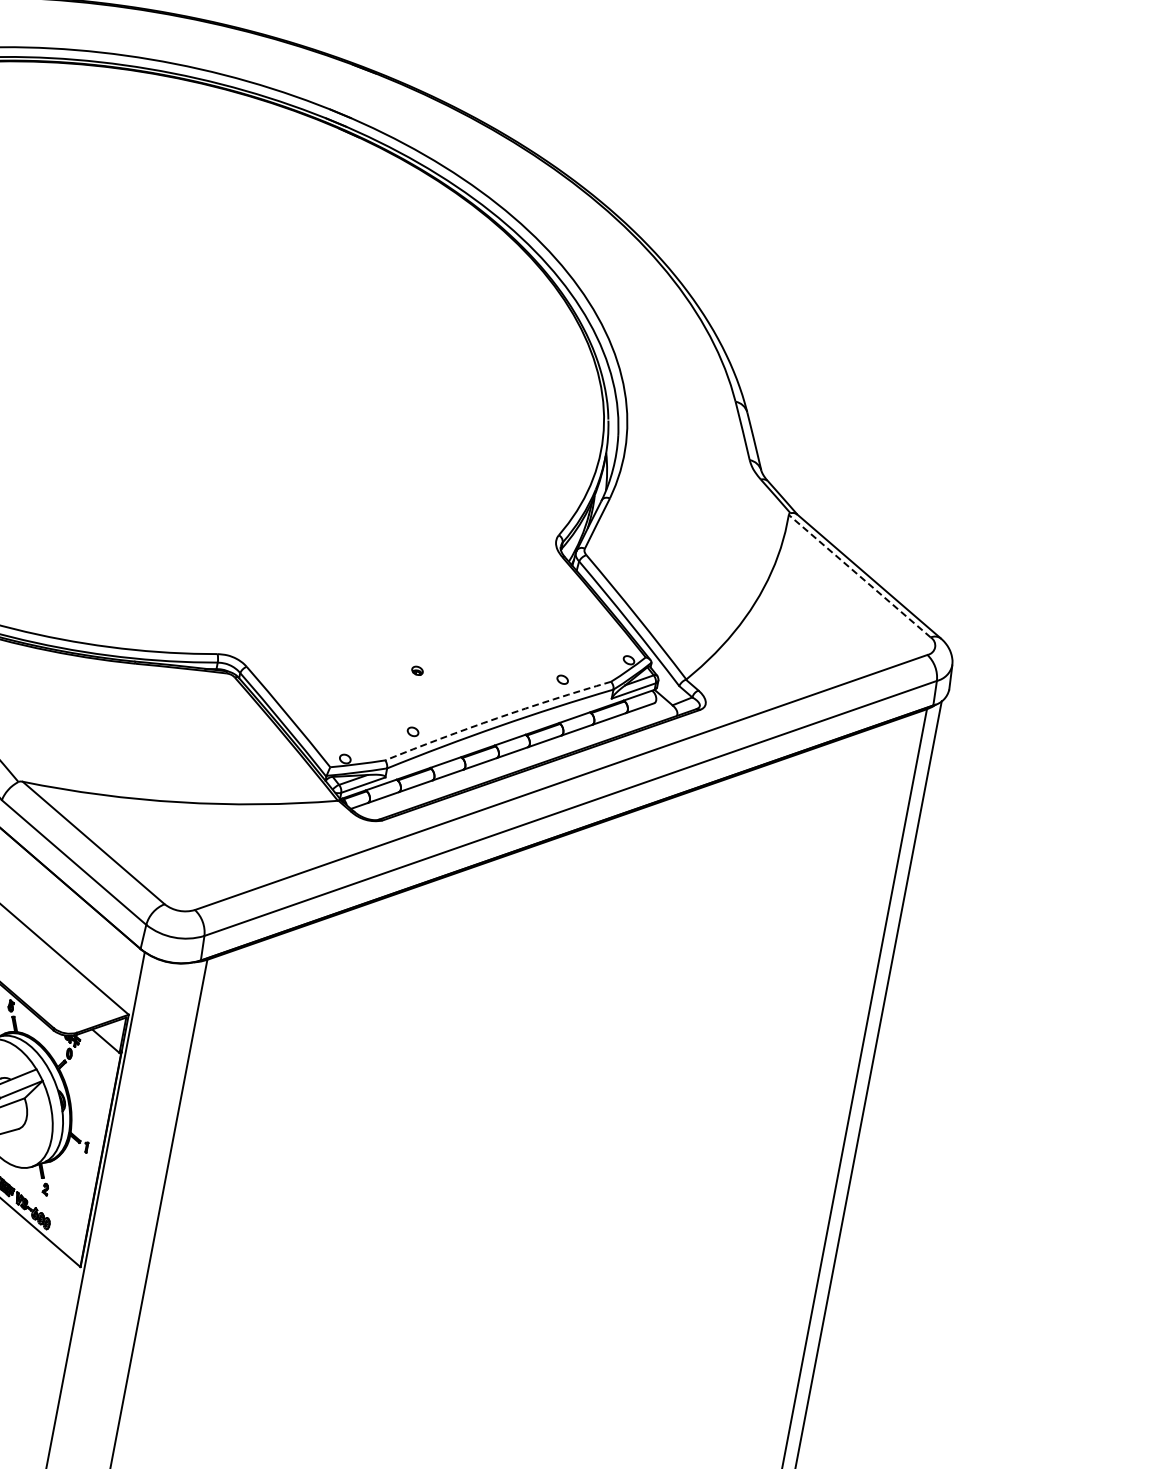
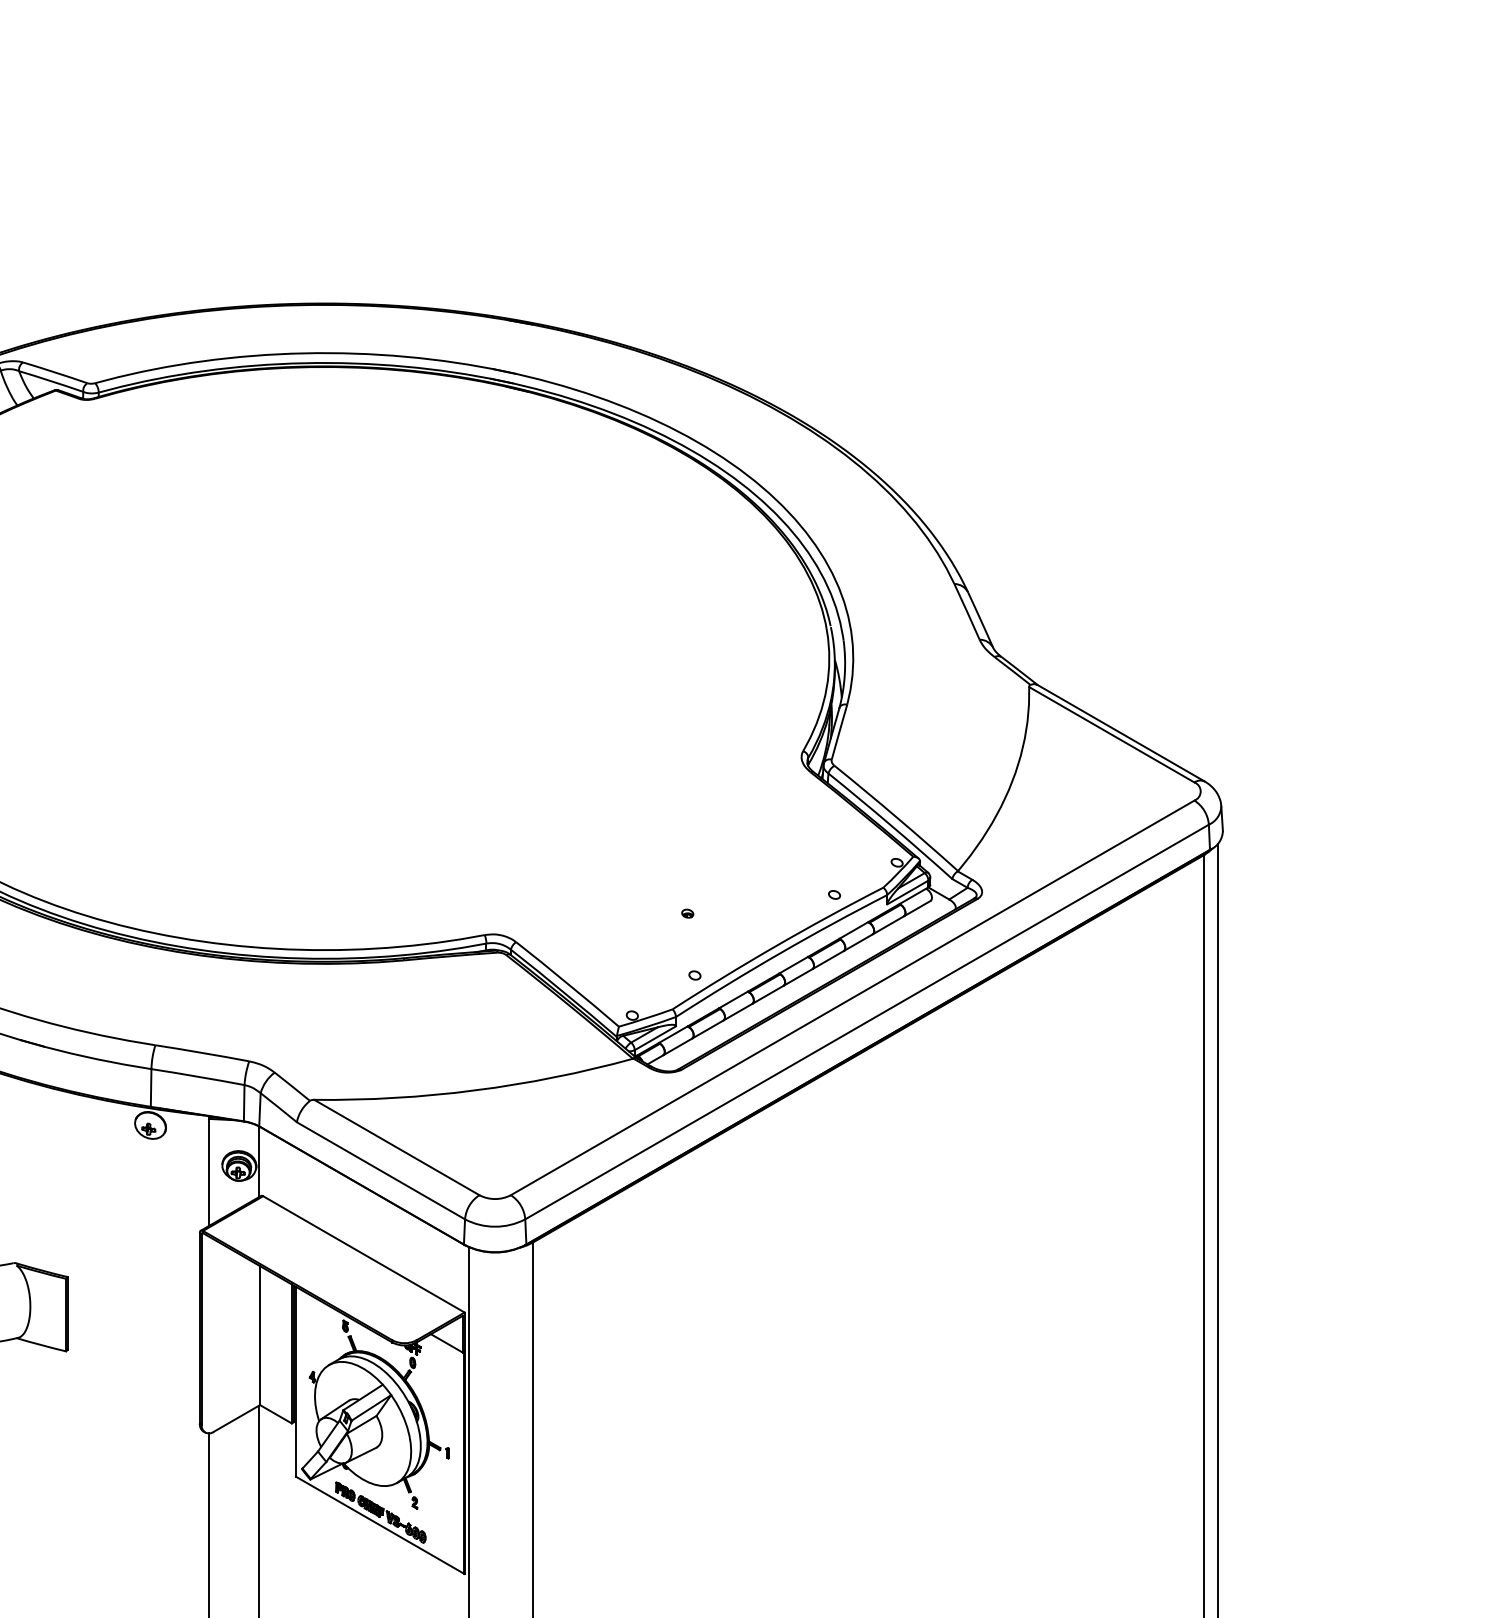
line: (859, 575) -> (1111, 734), dashed -> solid
arc: (497, 717) -> (776, 945), dashed -> solid

